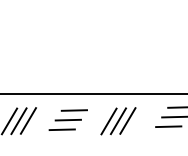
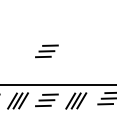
part: (67, 36) -> (46, 51), added

